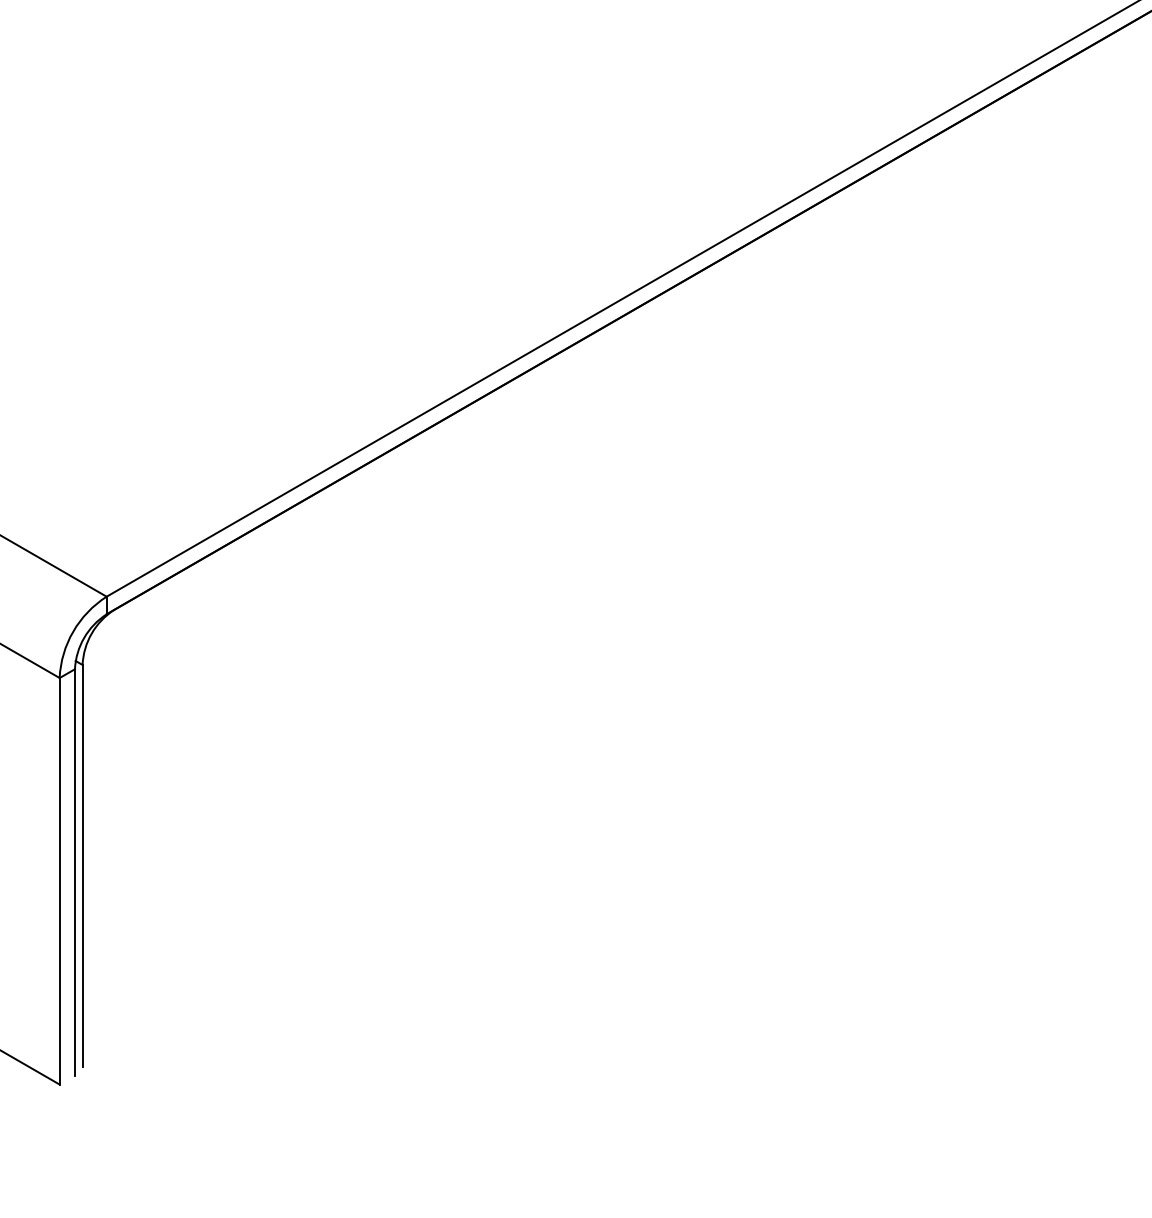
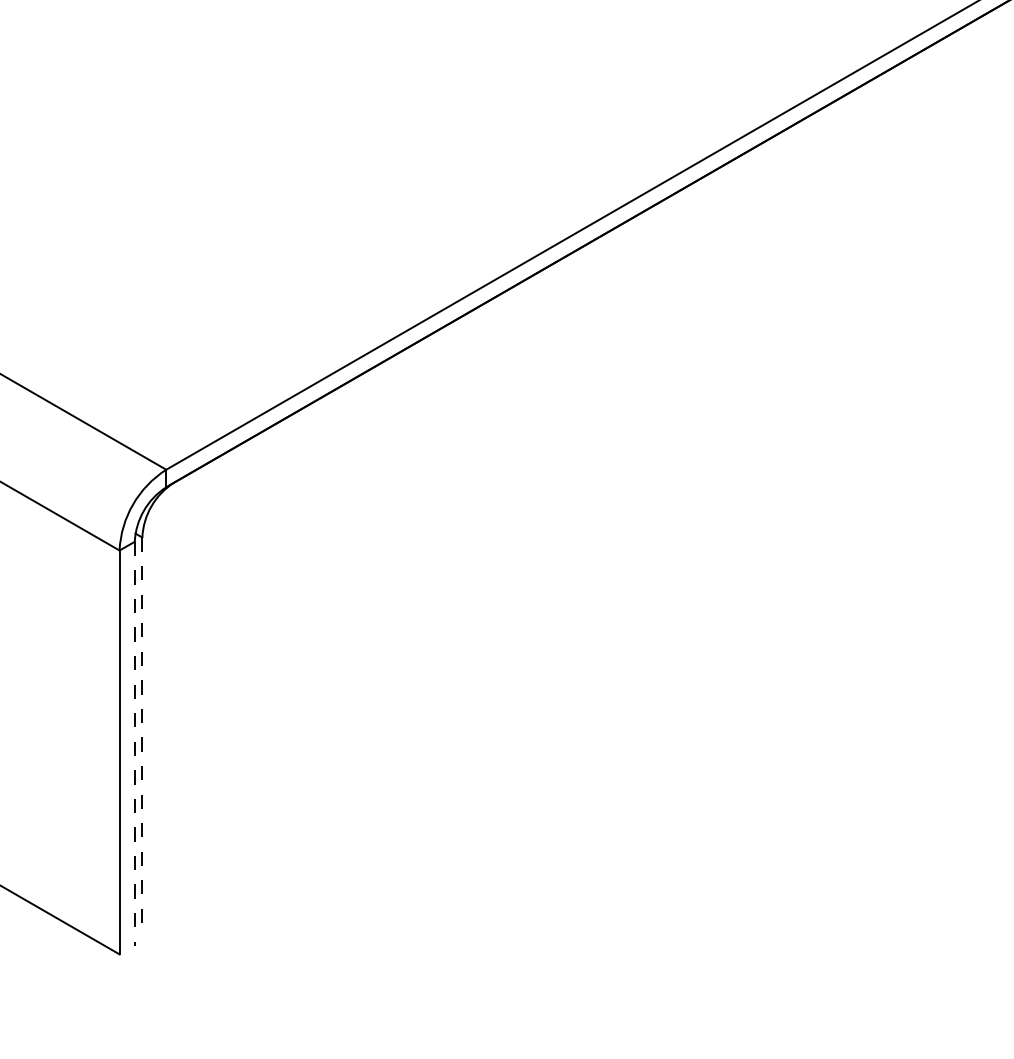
line: (82, 865) -> (142, 736), solid -> dashed
line: (74, 872) -> (134, 743), solid -> dashed

